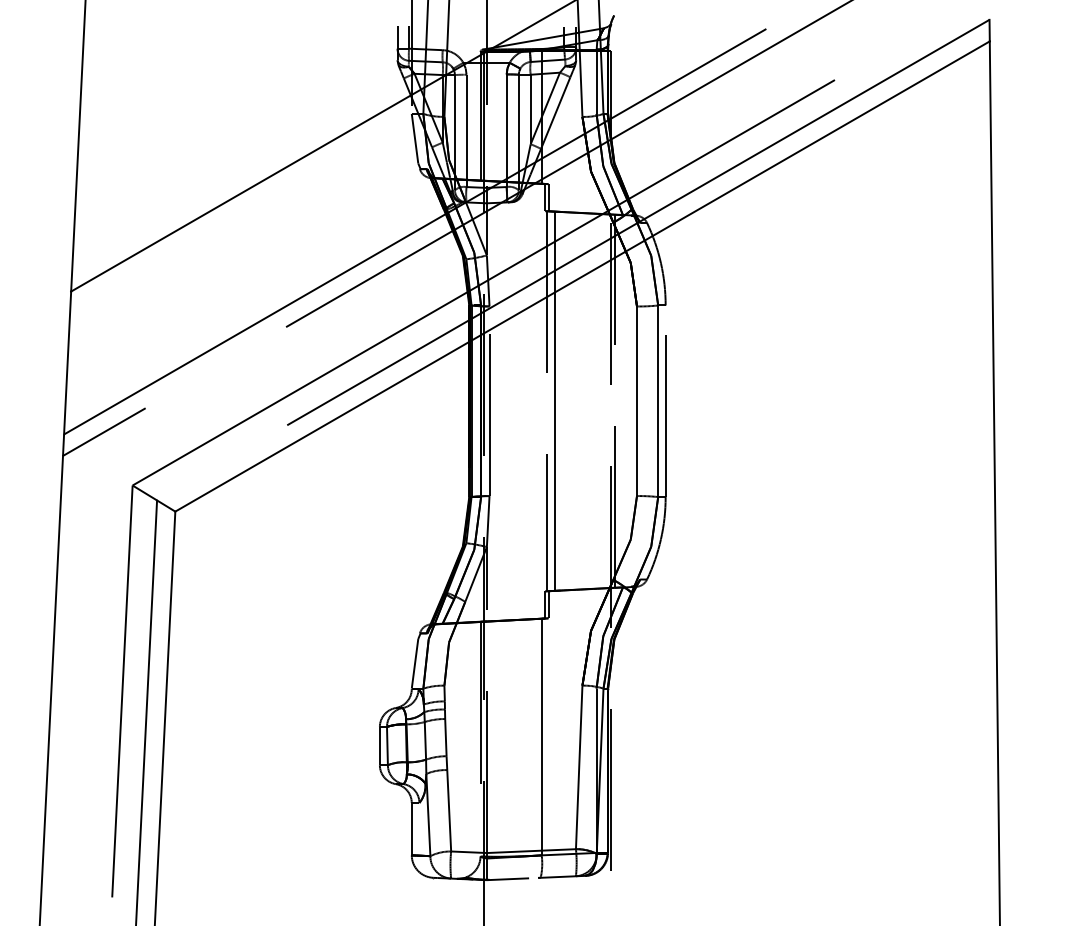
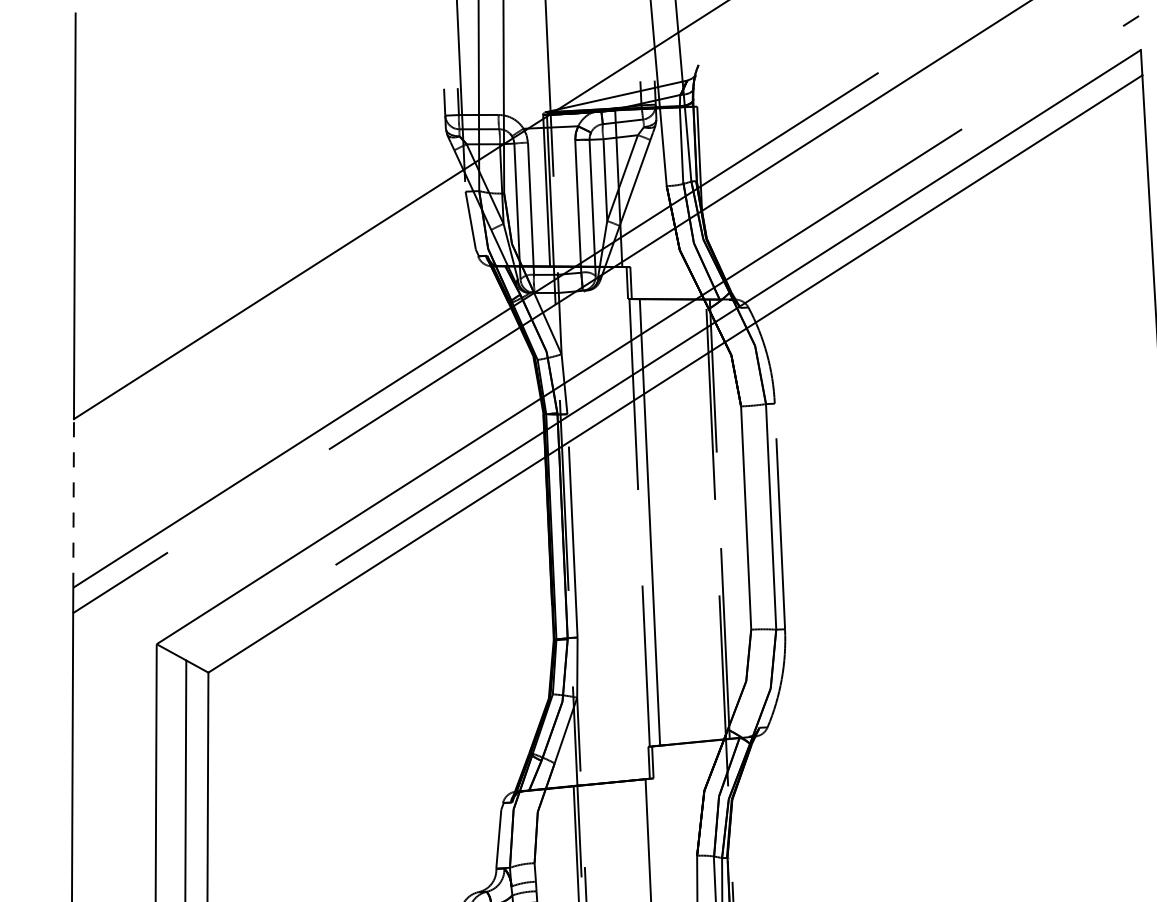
line: (67, 363) -> (73, 504), solid -> dashed

